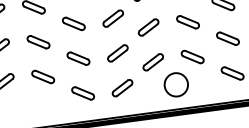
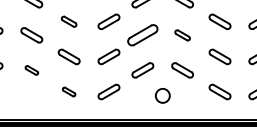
part: (187, 22) -> (182, 35), size x0.7
part: (73, 23) -> (68, 21), size x0.7
part: (148, 27) -> (142, 35), size x1.4
part: (42, 77) -> (31, 70), size x0.6
circle: (176, 84) -> (162, 95), size x0.6
part: (82, 93) -> (68, 91), size x0.6

